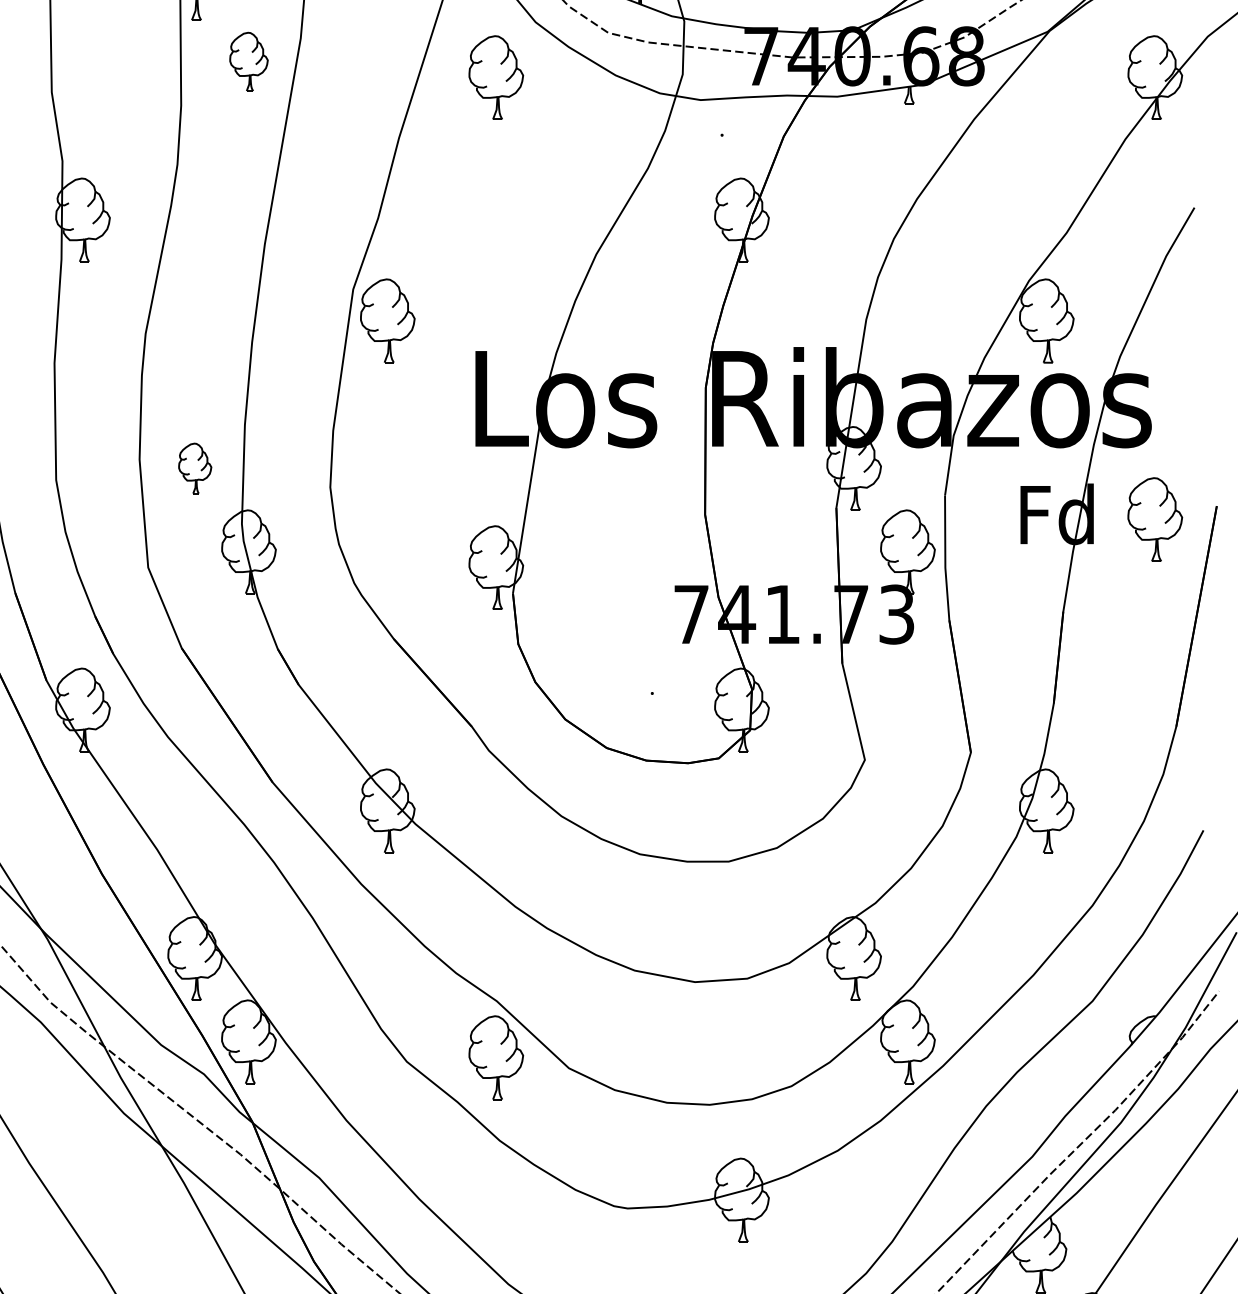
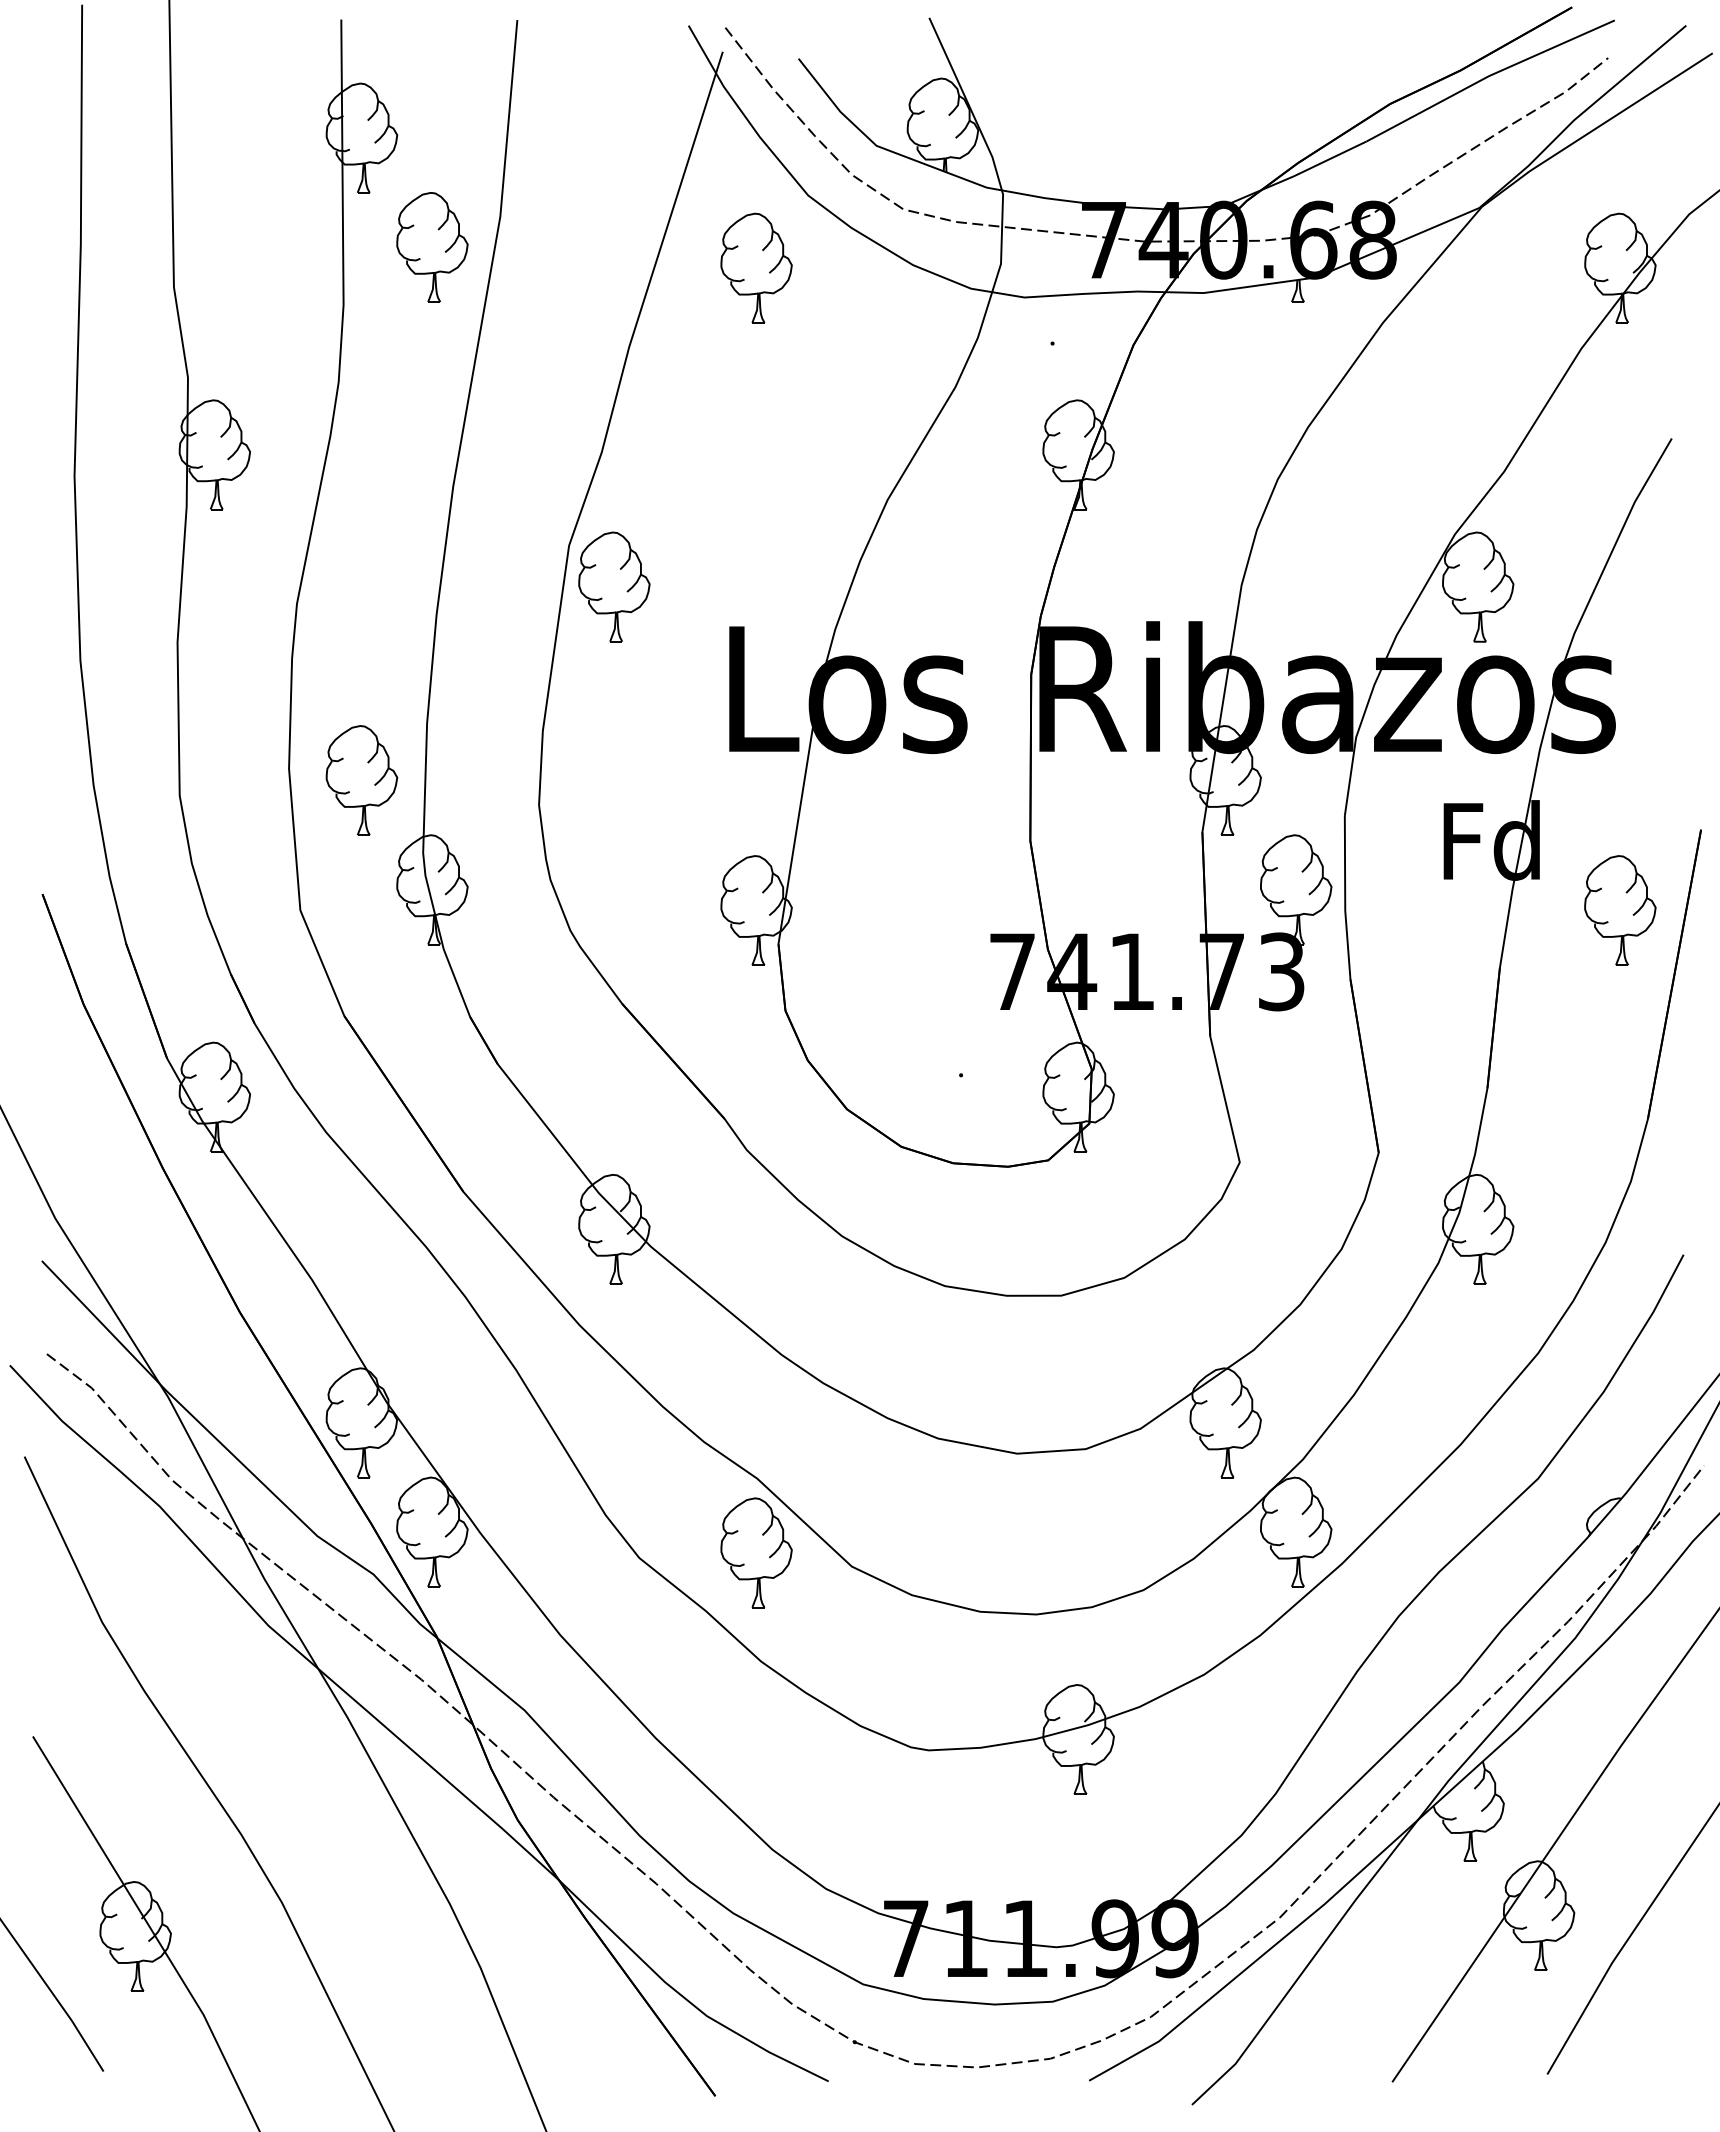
part: (249, 61) -> (432, 247), size x1.43
part: (194, 468) -> (361, 780), size x1.67
part: (1155, 519) -> (1620, 910), moved

